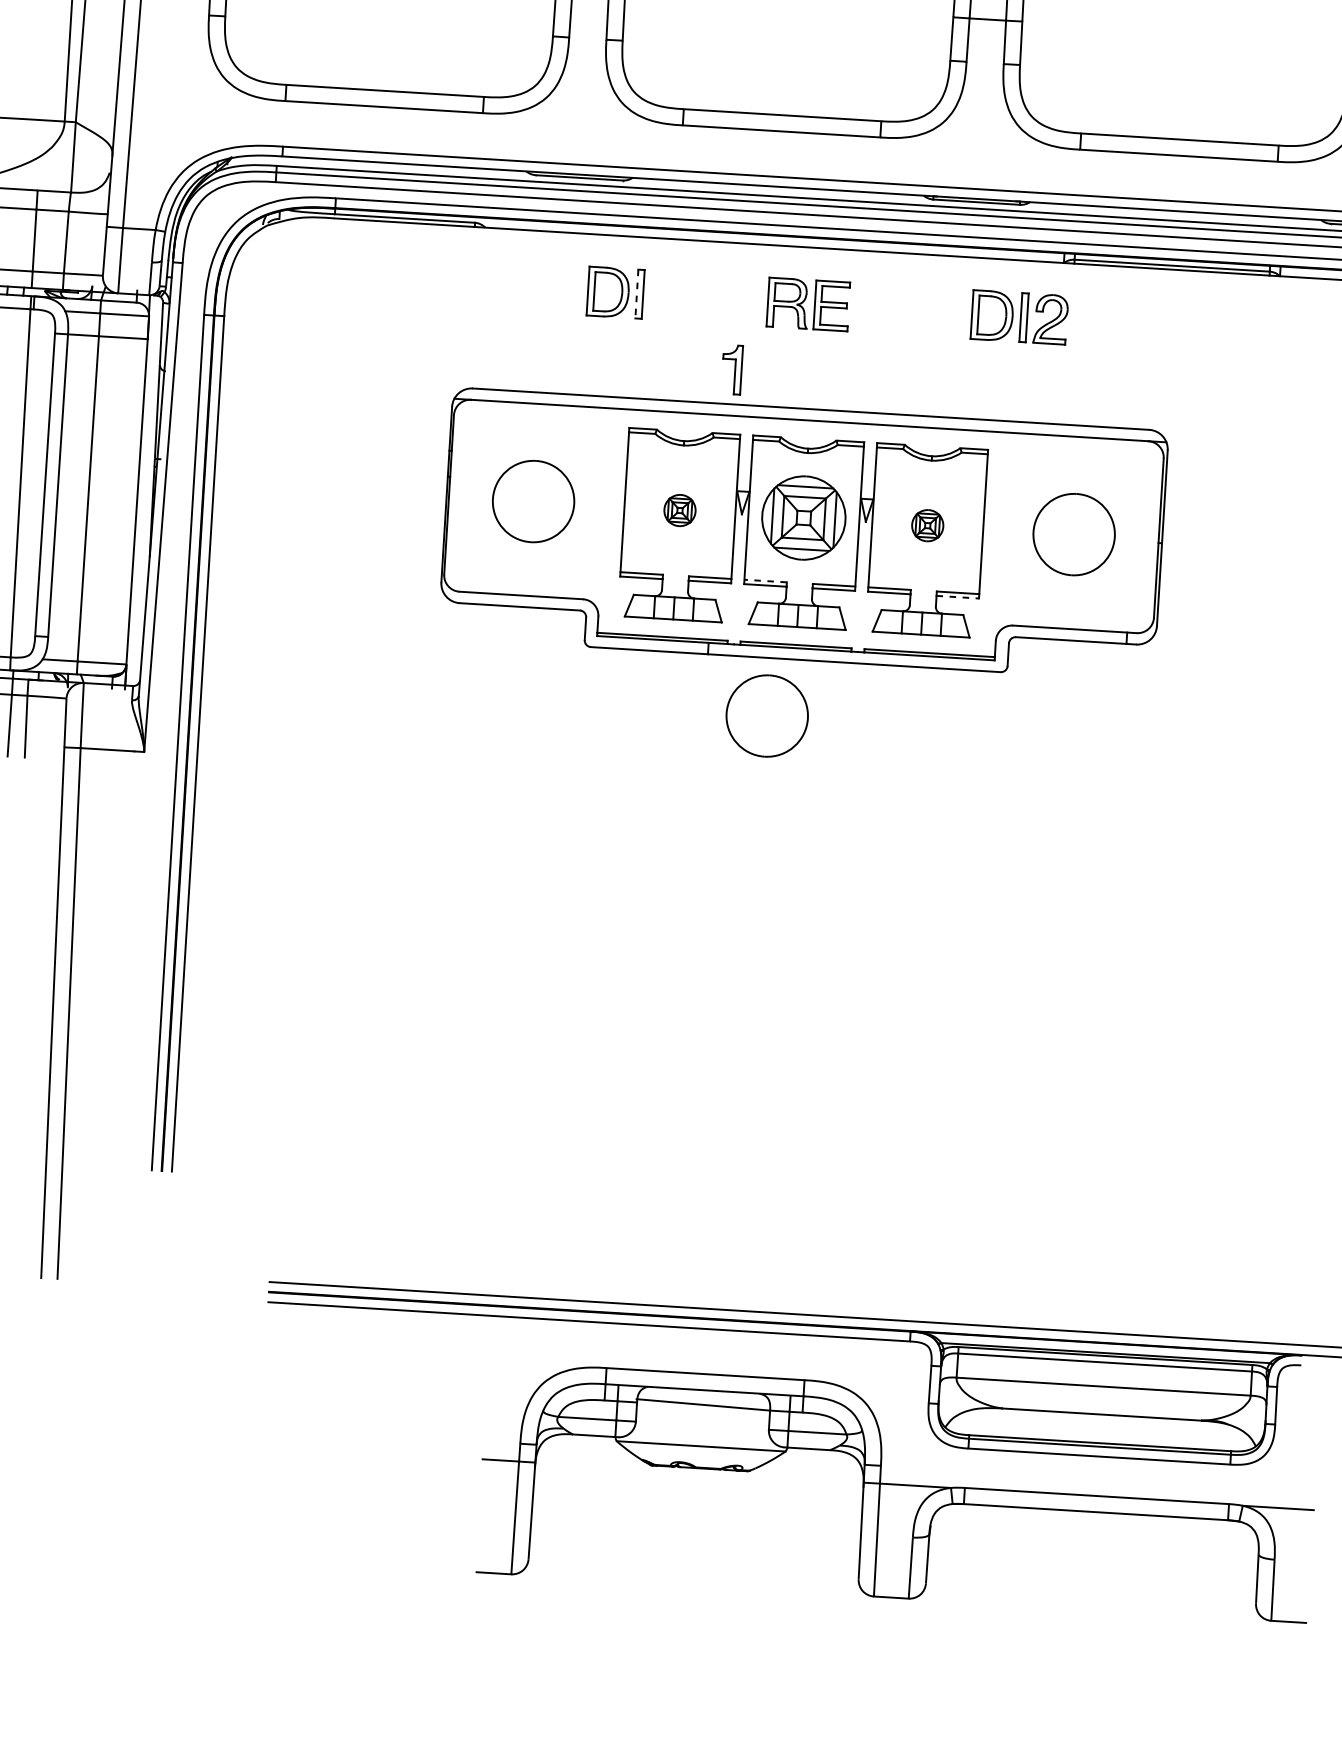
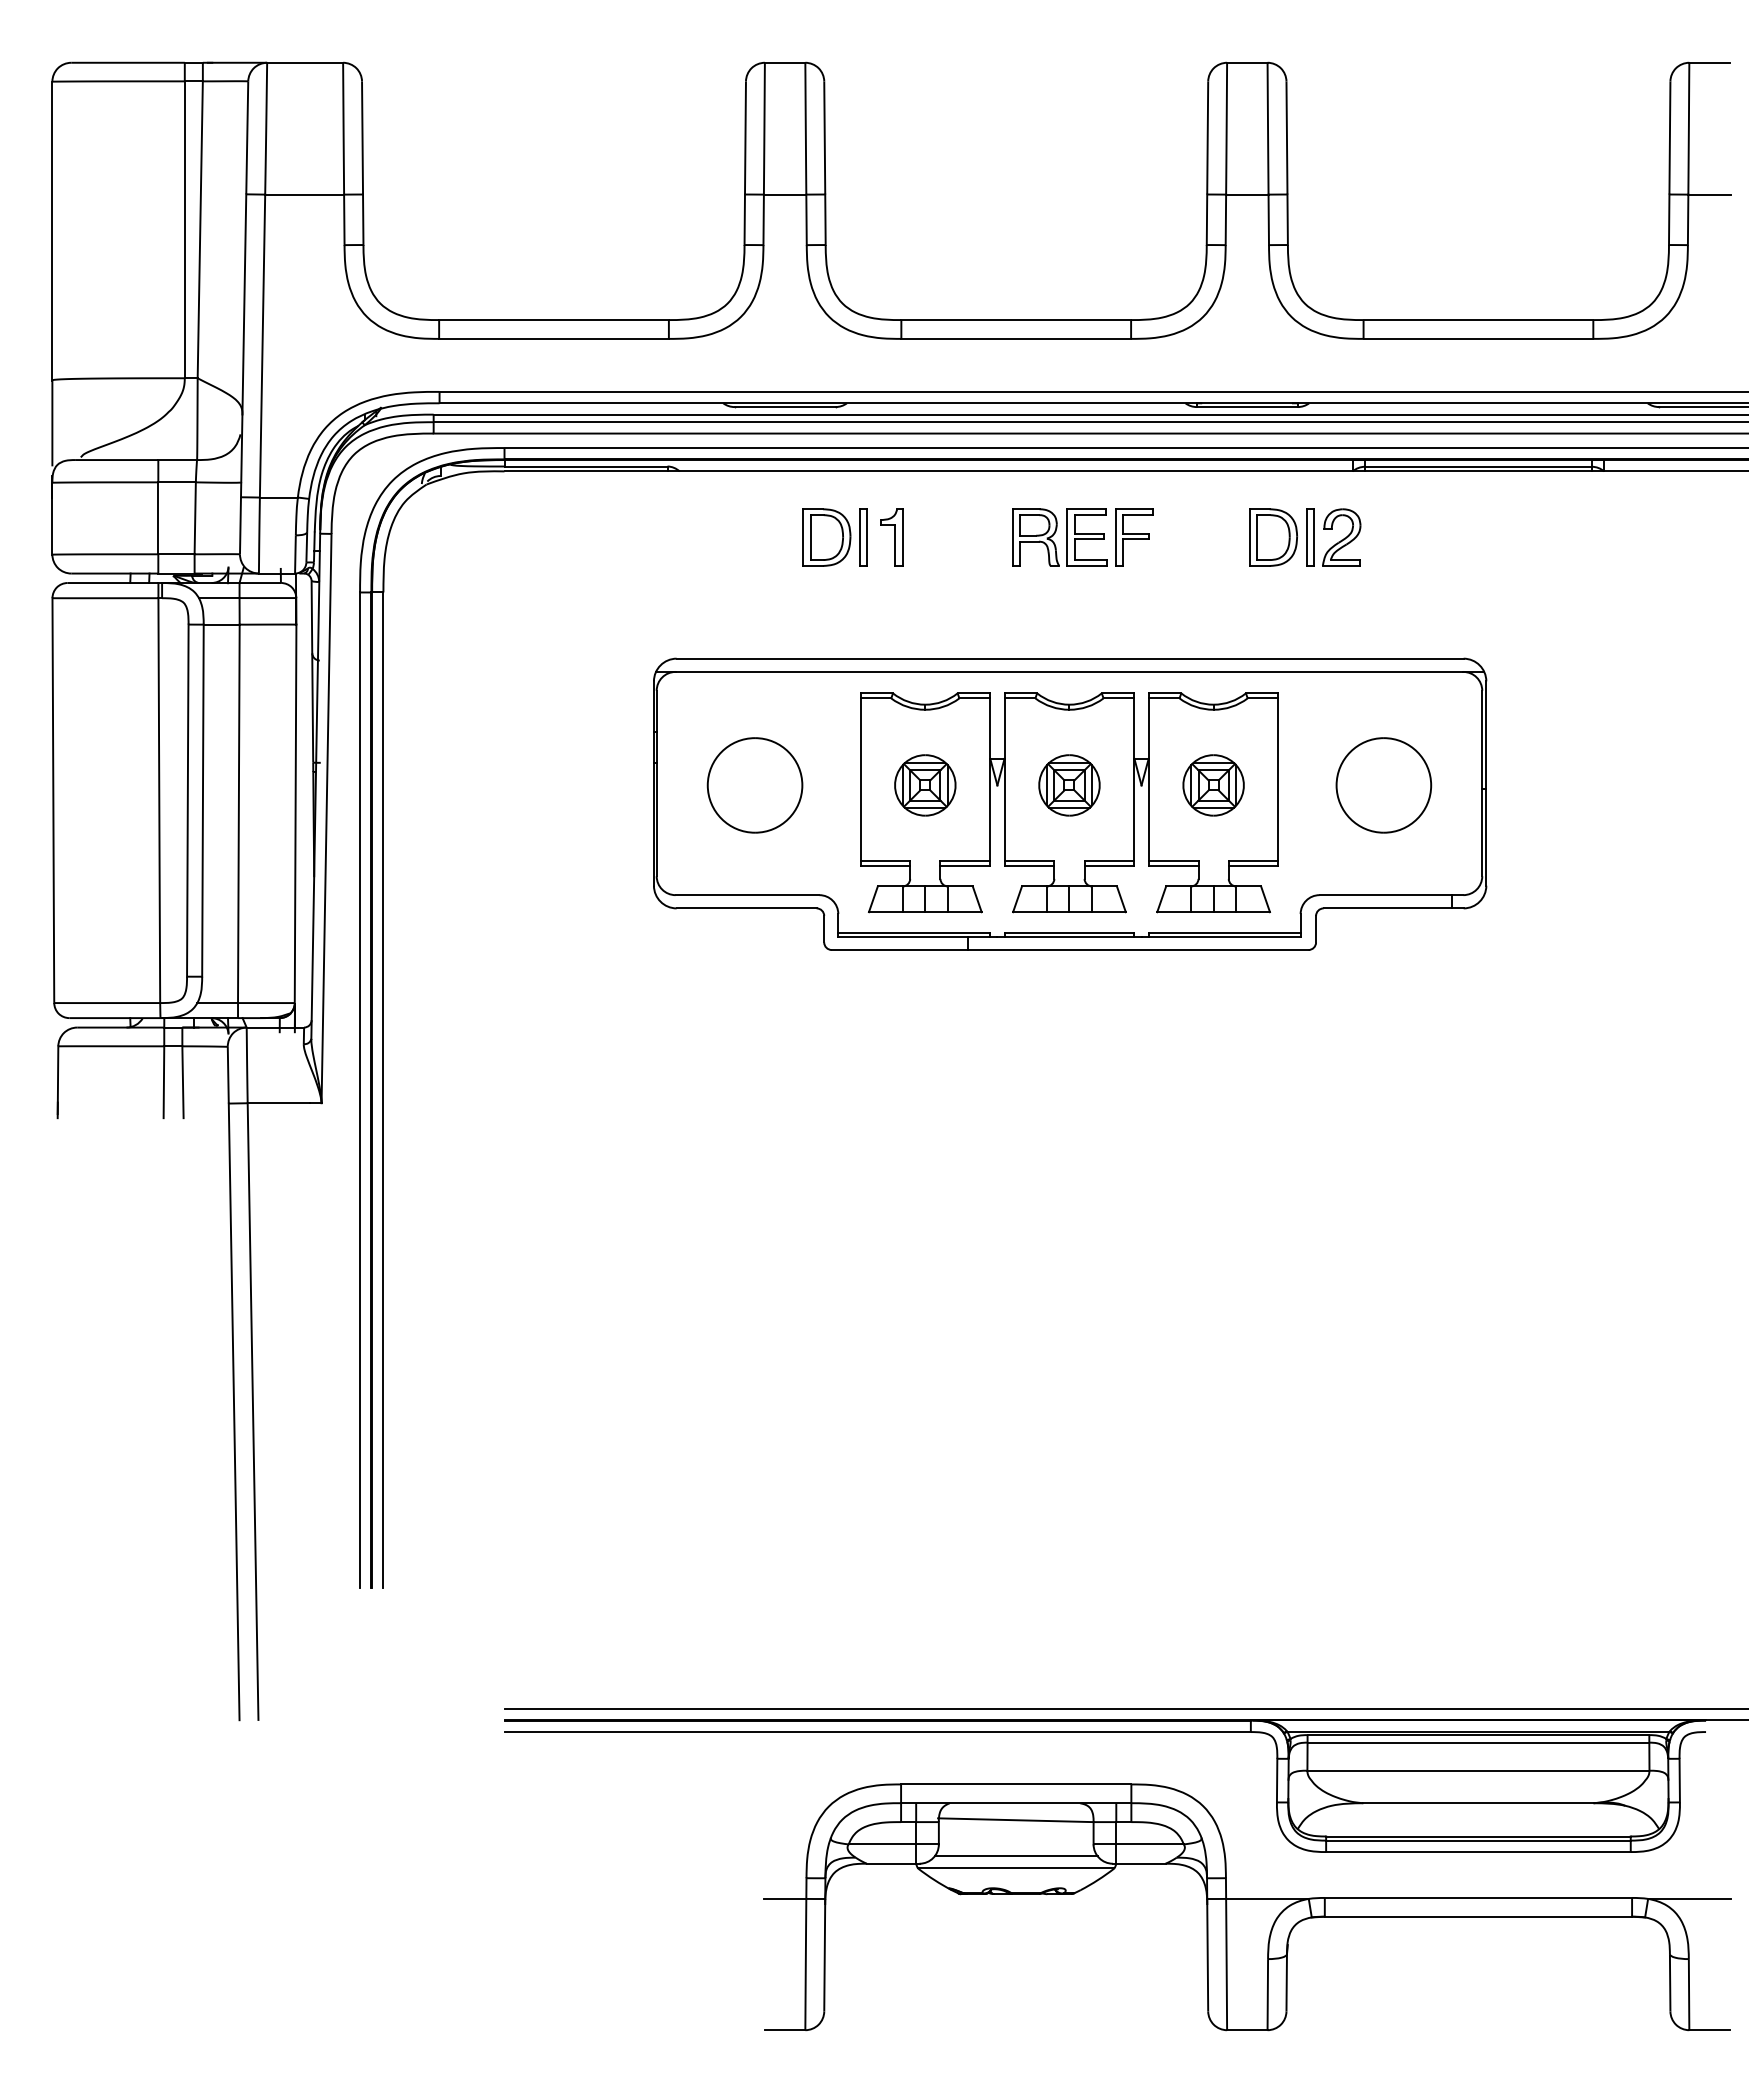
line: (637, 294) -> (860, 538), dashed -> solid
part: (872, 308) -> (1134, 537), added
part: (731, 369) -> (891, 537), moved
part: (680, 510) -> (925, 785), size x1.67
part: (803, 518) -> (1069, 785), size x0.62
part: (927, 525) -> (1213, 785), size x1.67
line: (765, 581) -> (1029, 861), dashed -> solid
line: (957, 597) -> (1253, 866), dashed -> solid
part: (766, 716) -> (1040, 1017), removed
line: (701, 1436) -> (1015, 1856), added

